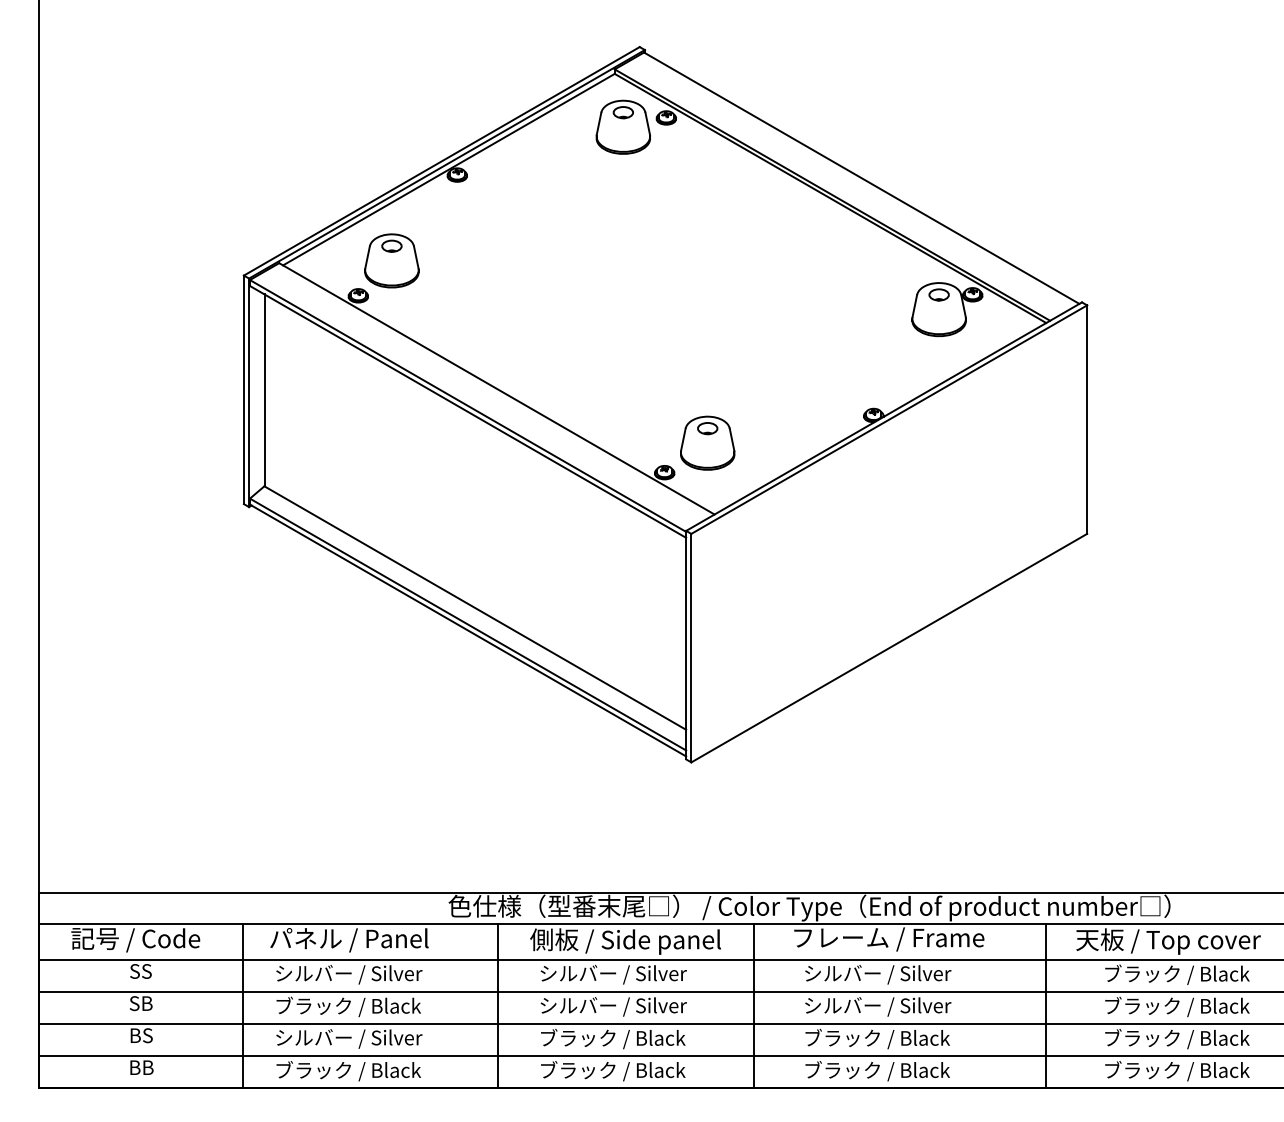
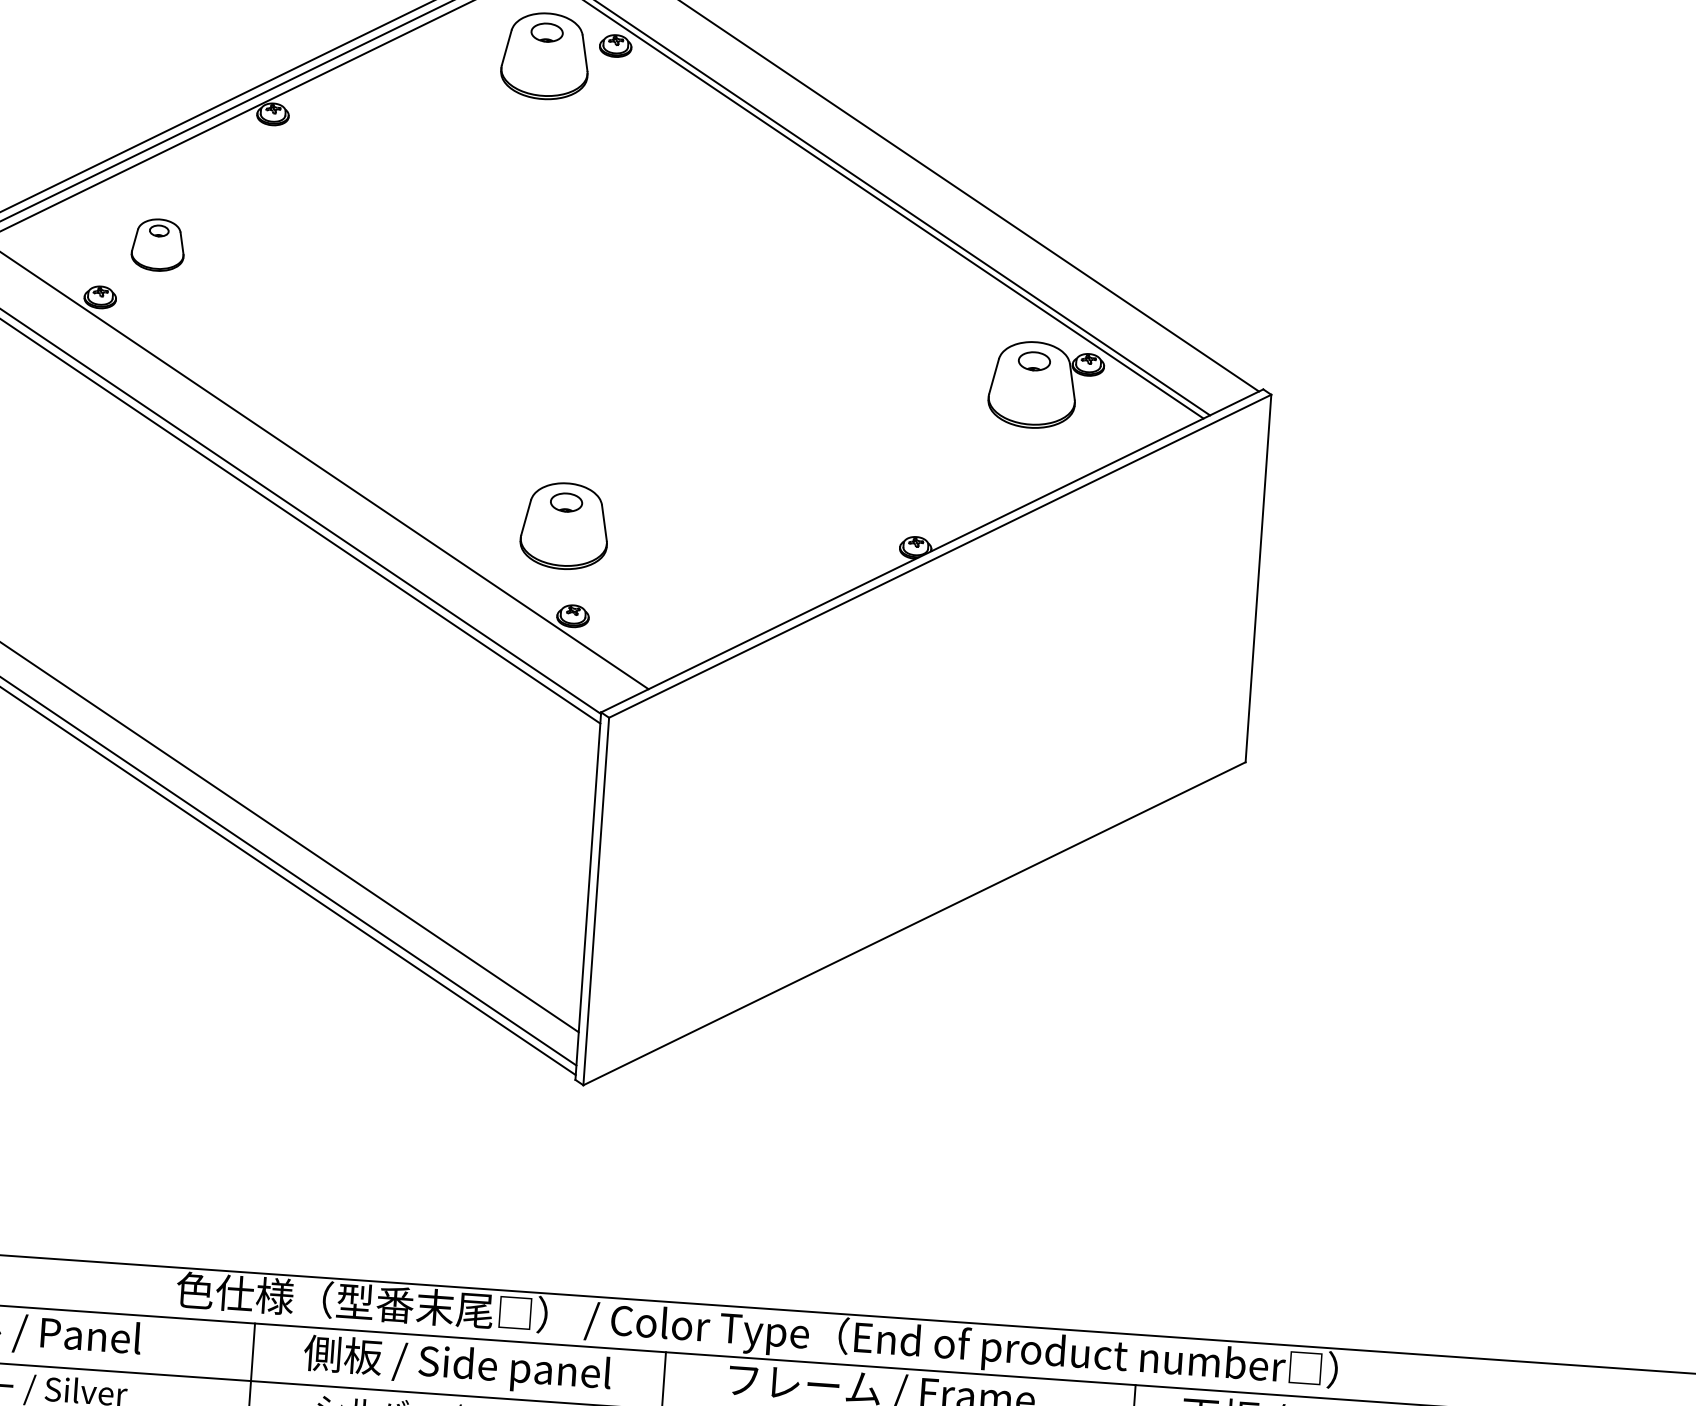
part: (391, 260) -> (157, 244), size x0.6
part: (707, 442) -> (564, 524), moved

